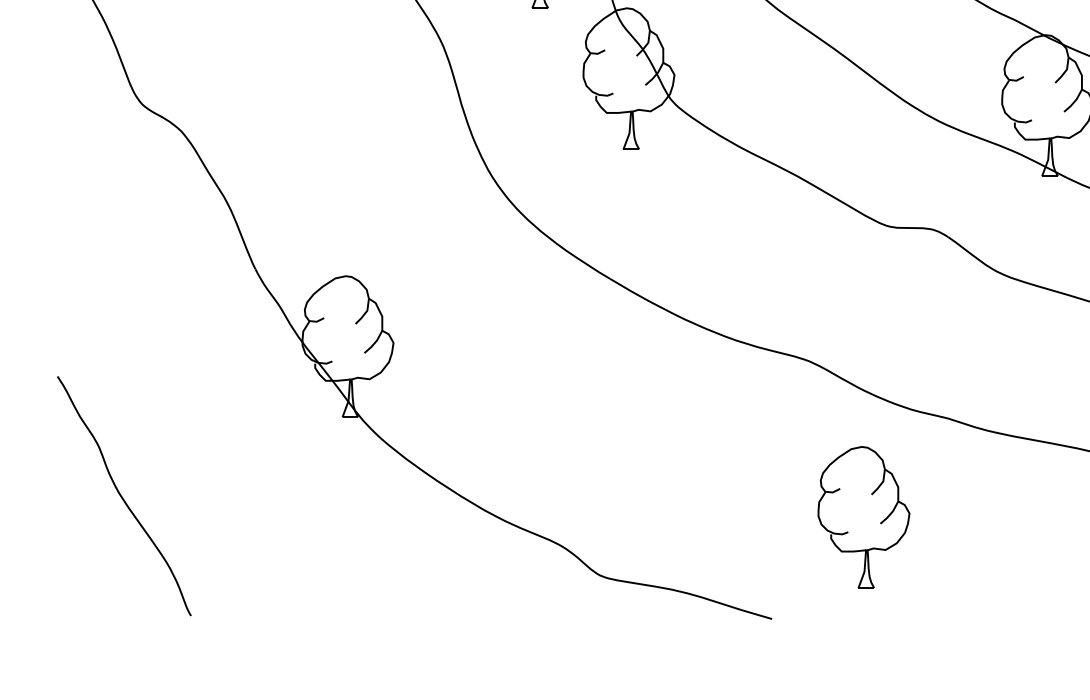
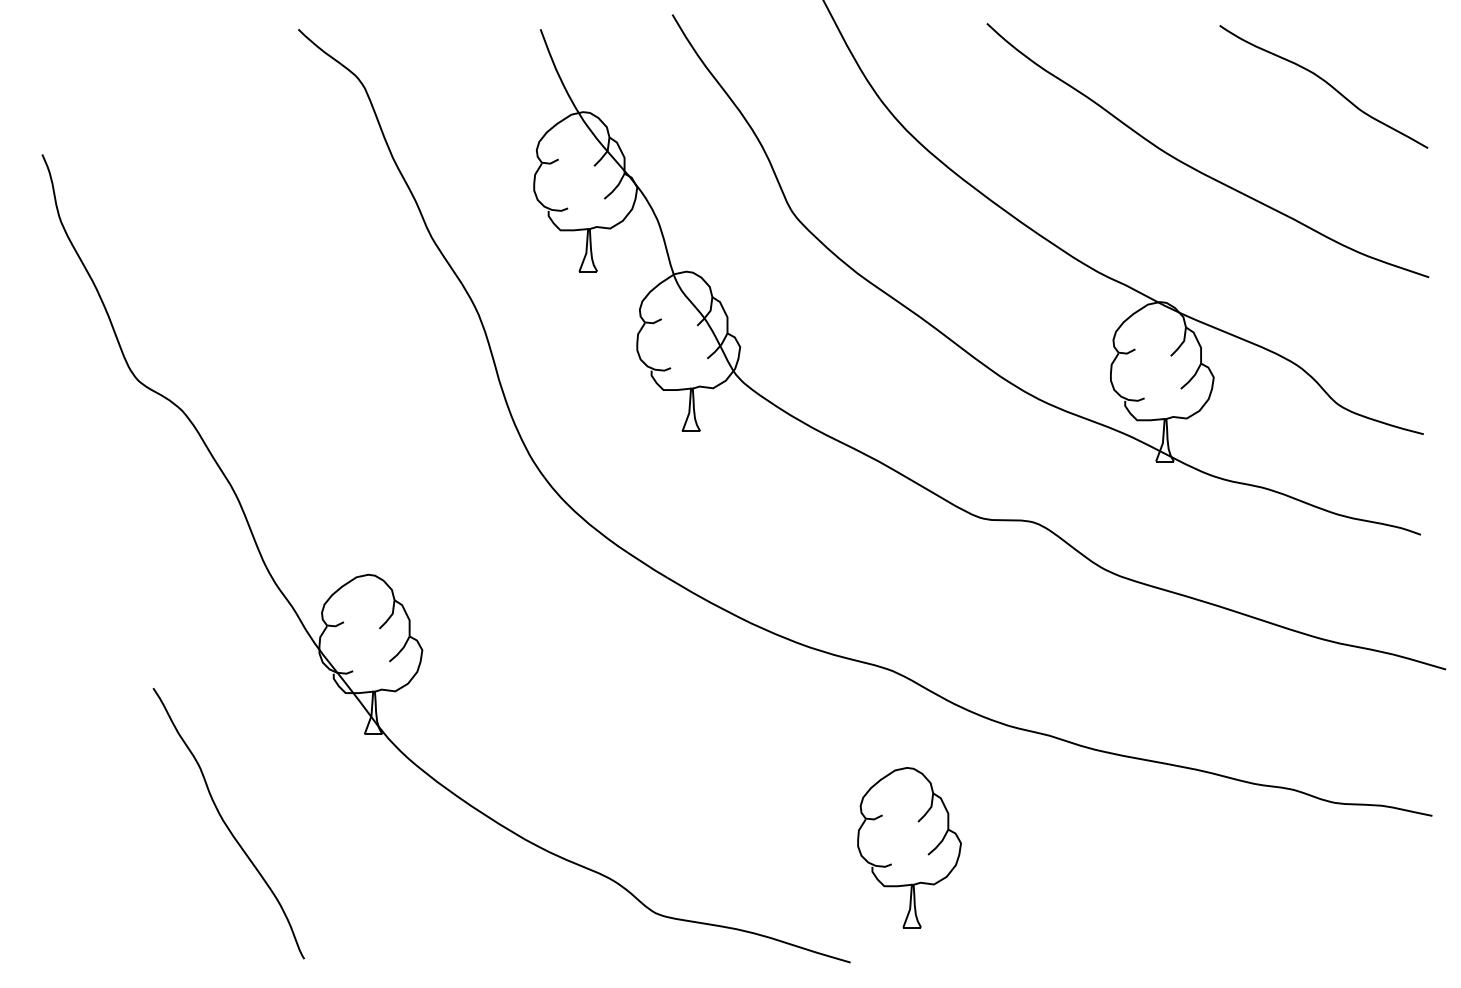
curve: (122, 496) -> (226, 823), moved
part: (863, 517) -> (909, 847), moved

